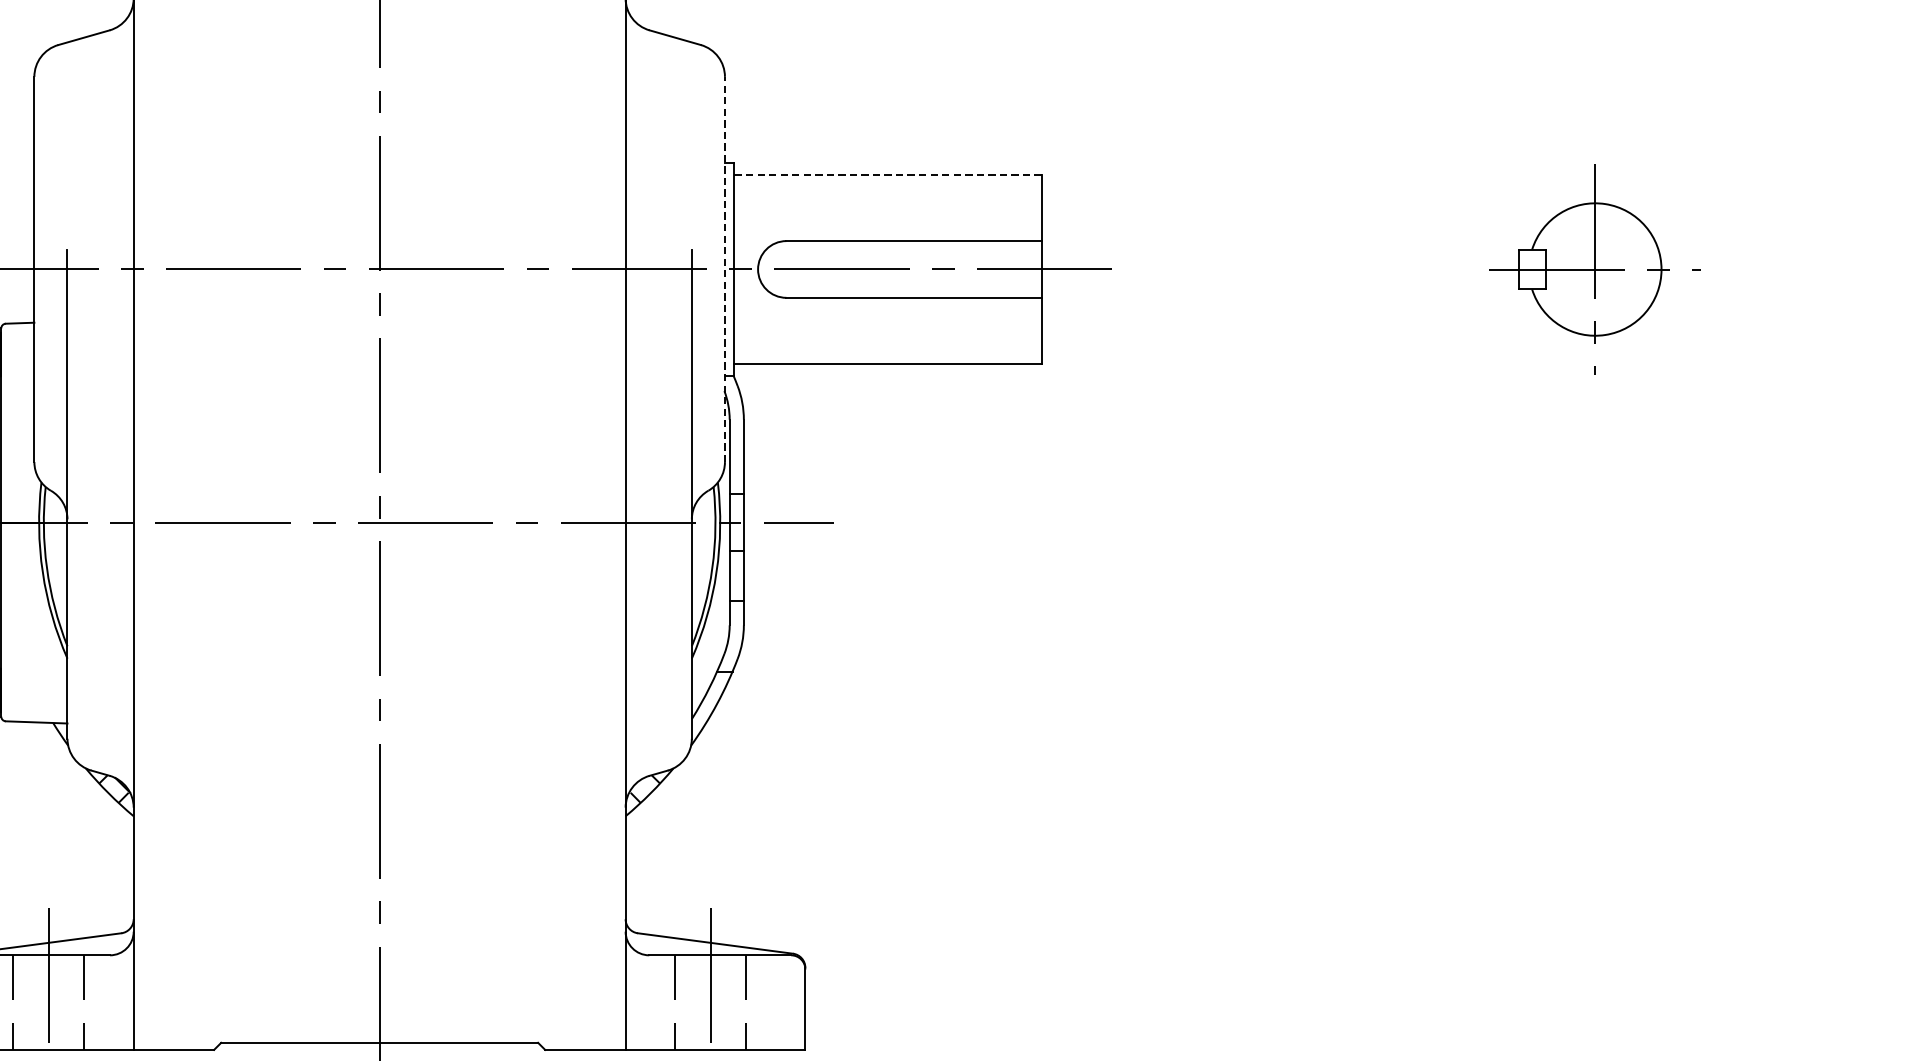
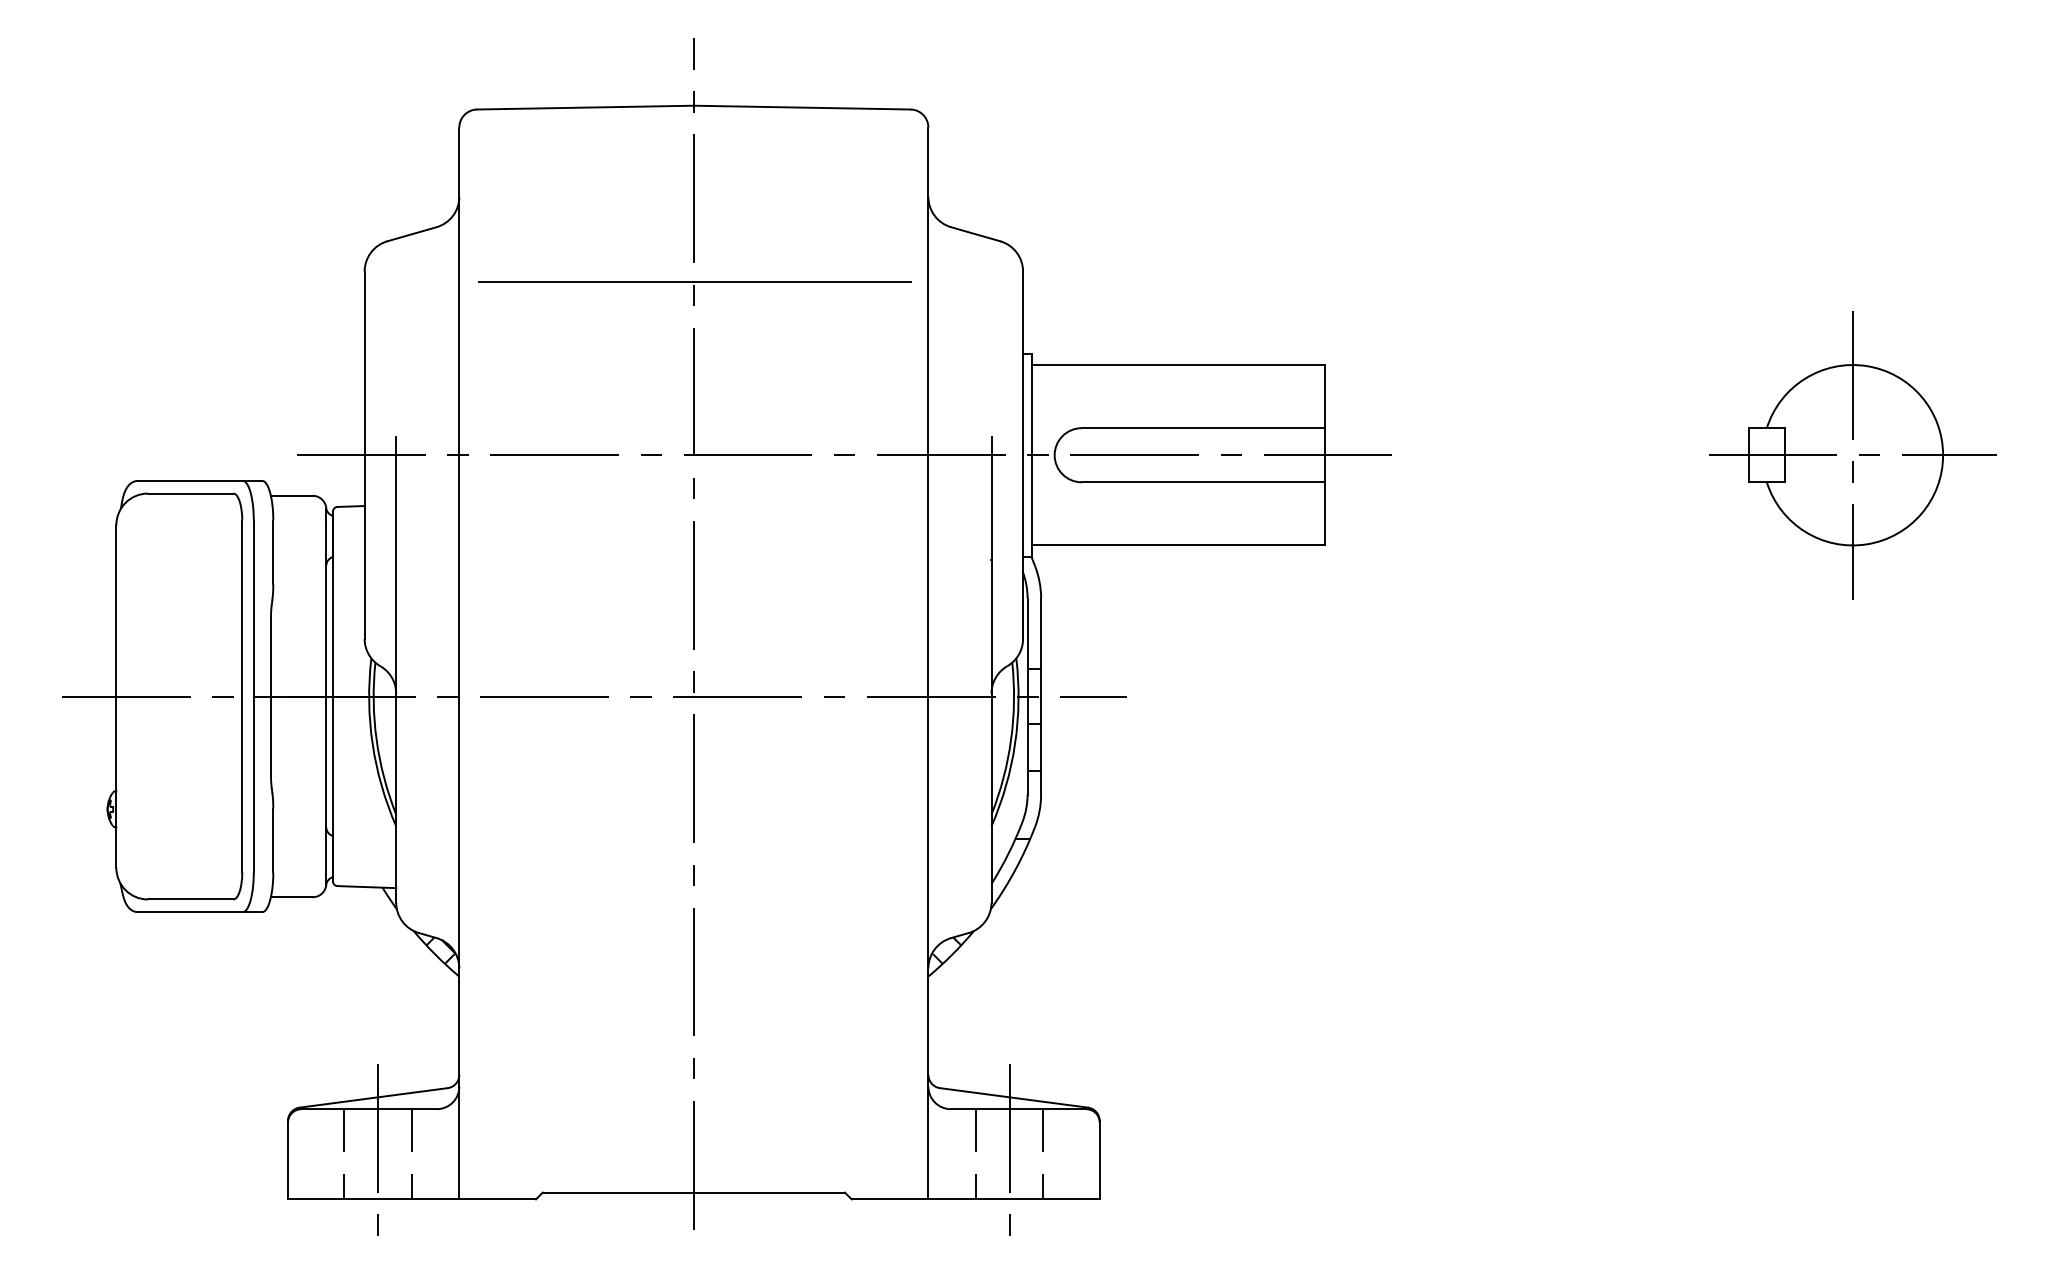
line: (381, 87) -> (695, 281), added
line: (887, 175) -> (1178, 365), dashed -> solid
line: (725, 269) -> (1023, 455), dashed -> solid
part: (1594, 269) -> (1852, 455), size x1.43

